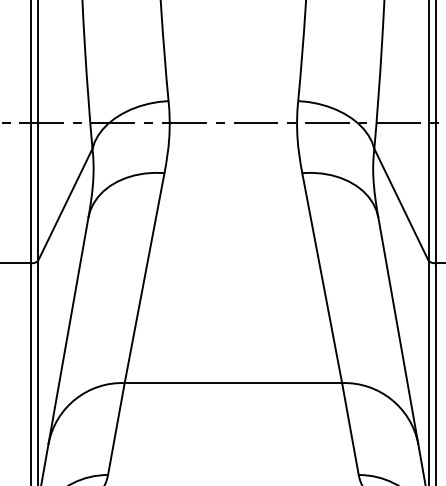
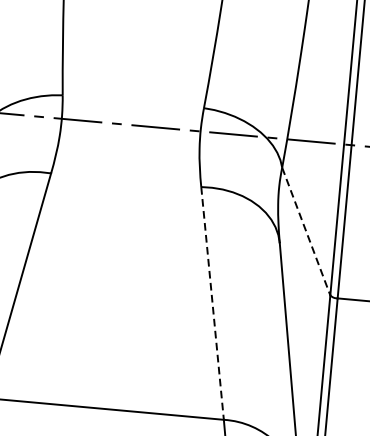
line: (401, 205) -> (306, 232), solid -> dashed
line: (322, 278) -> (212, 303), solid -> dashed

